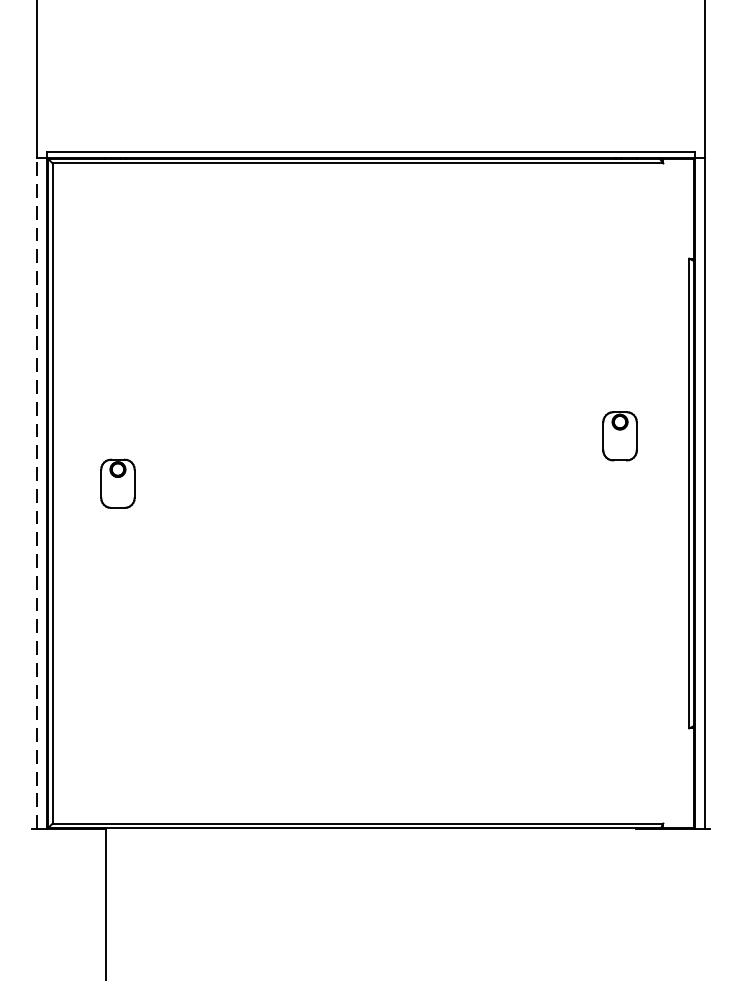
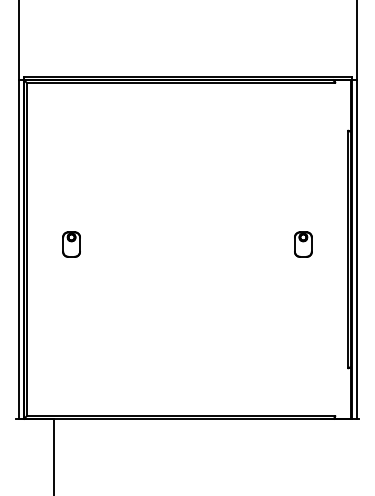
part: (620, 436) -> (303, 244), moved
part: (117, 483) -> (71, 244), moved
line: (36, 493) -> (18, 249), dashed -> solid

